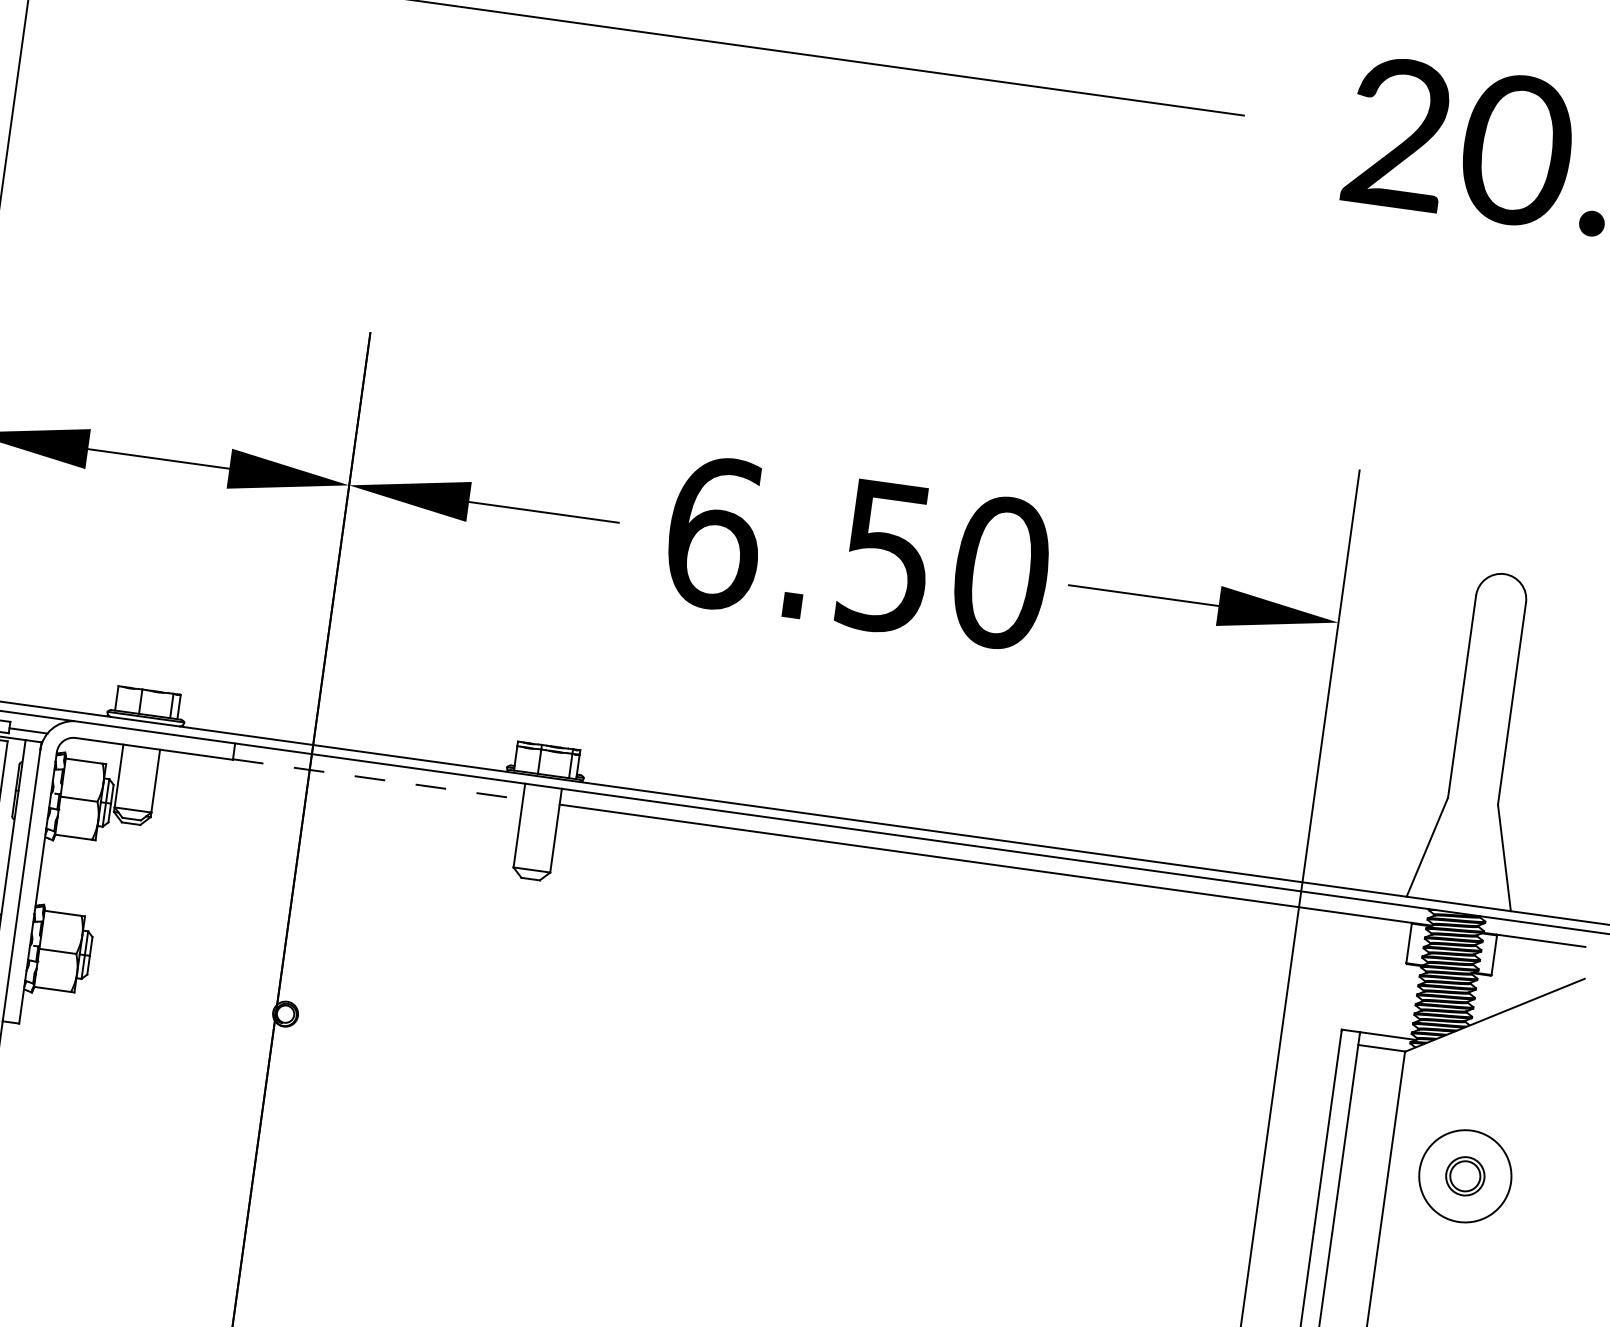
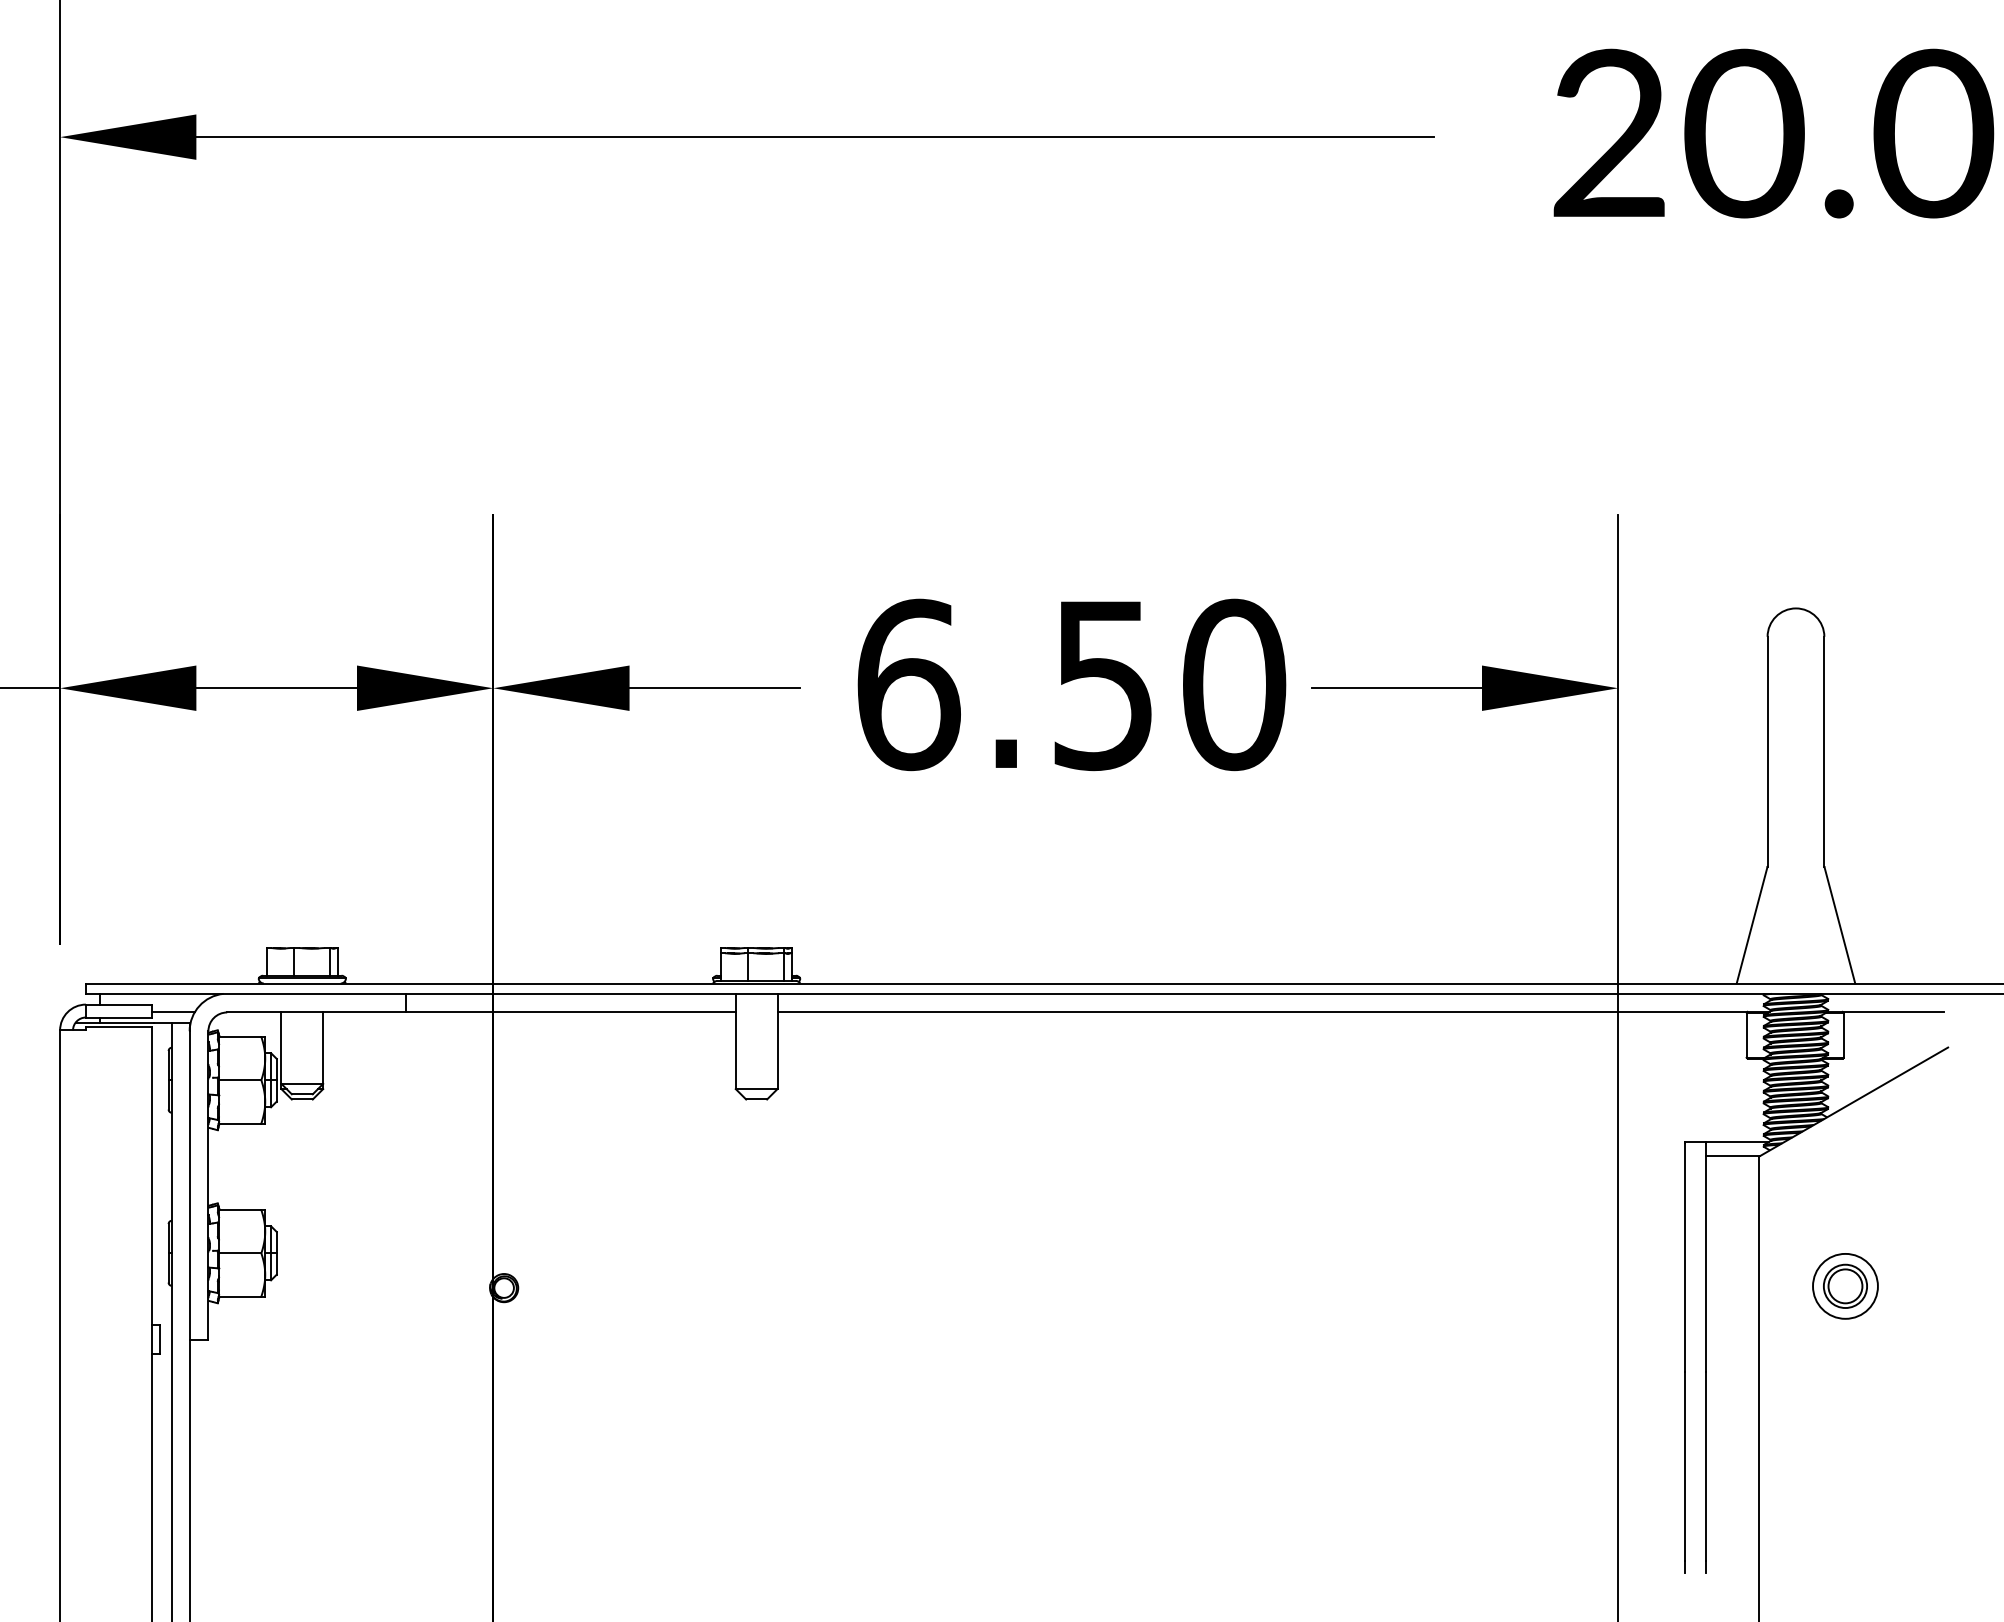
line: (377, 779) -> (570, 1011), dashed -> solid
circle: (1465, 1175) -> (1845, 1285), size x0.62

